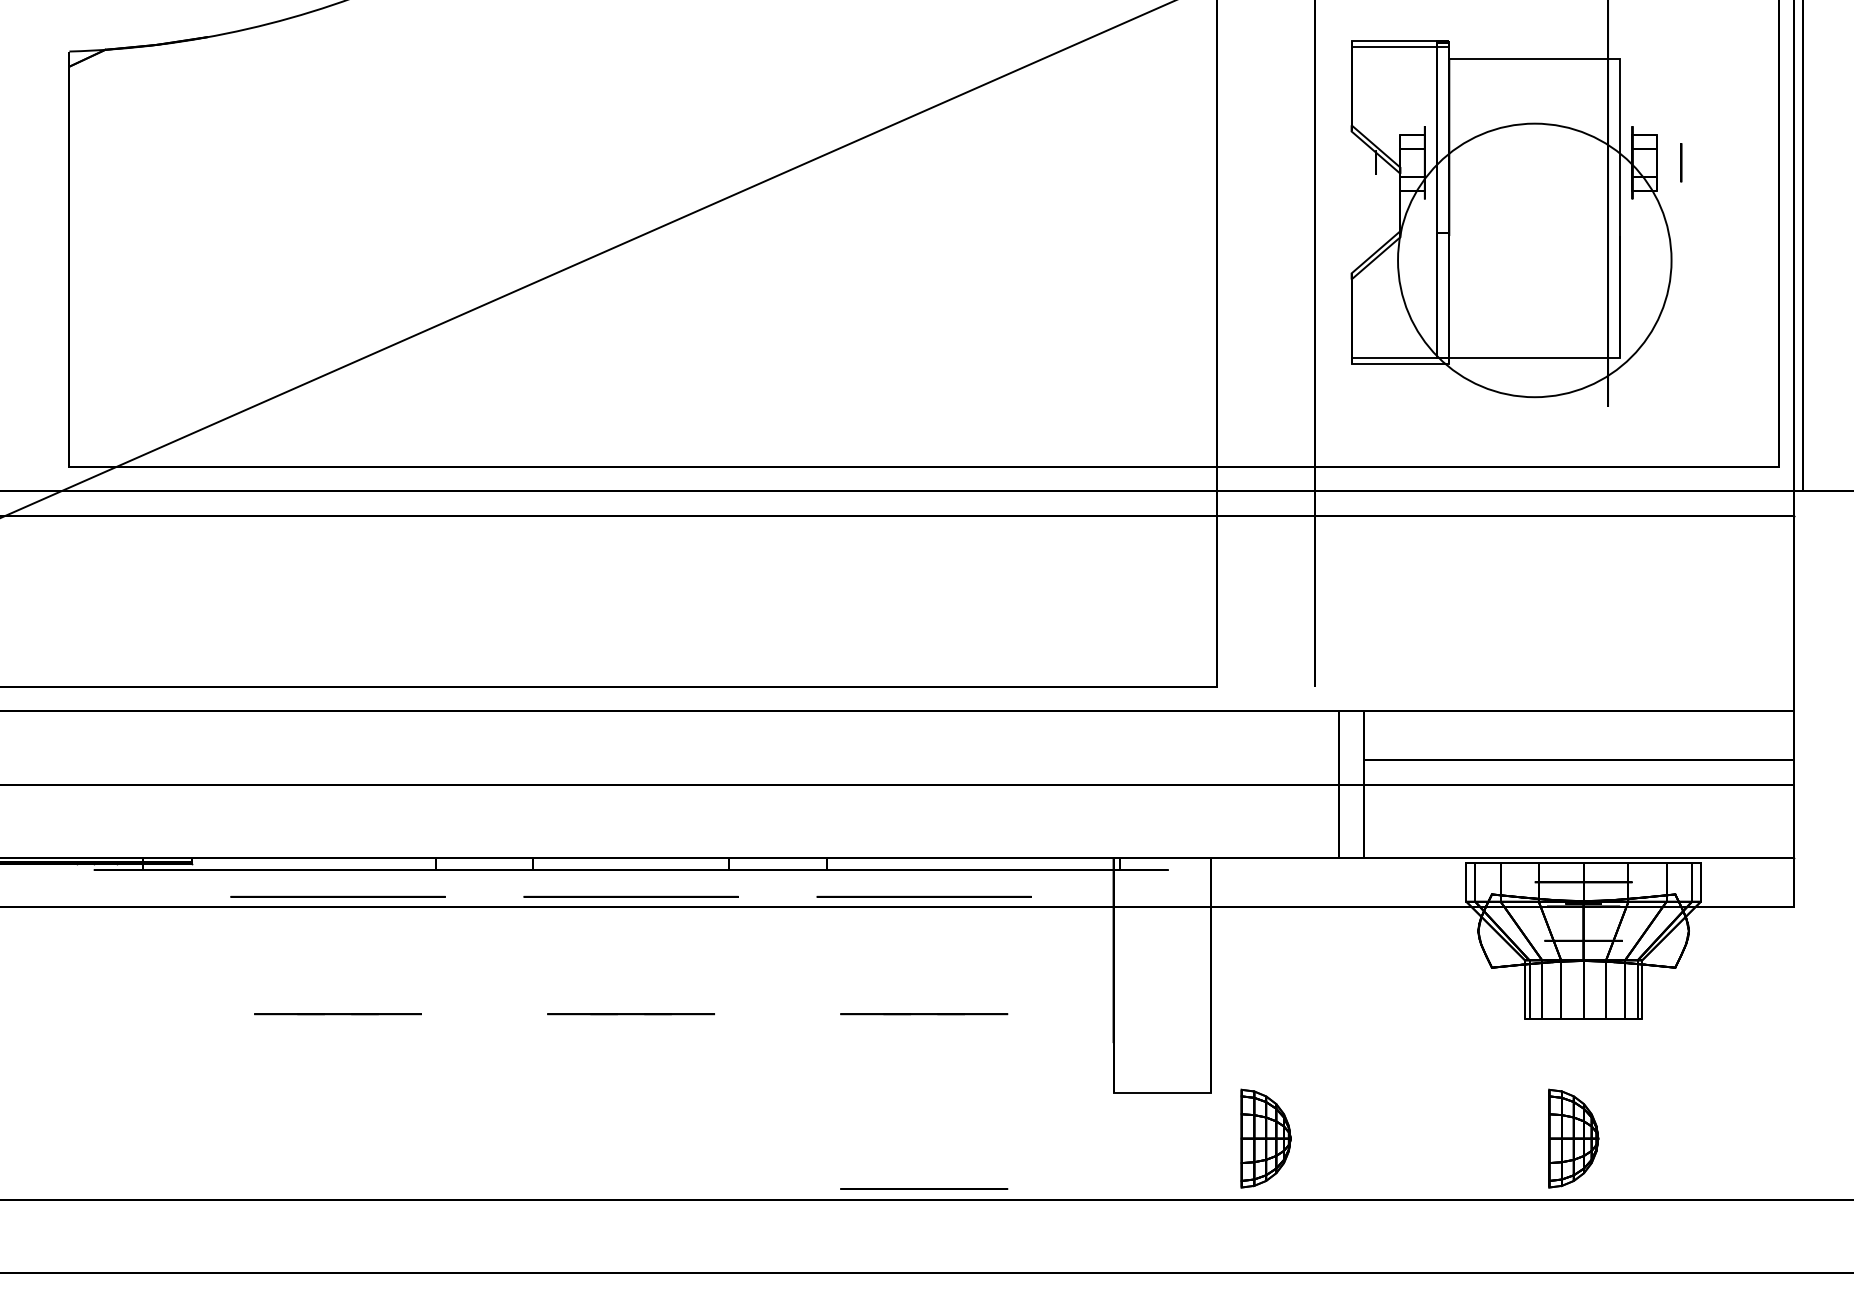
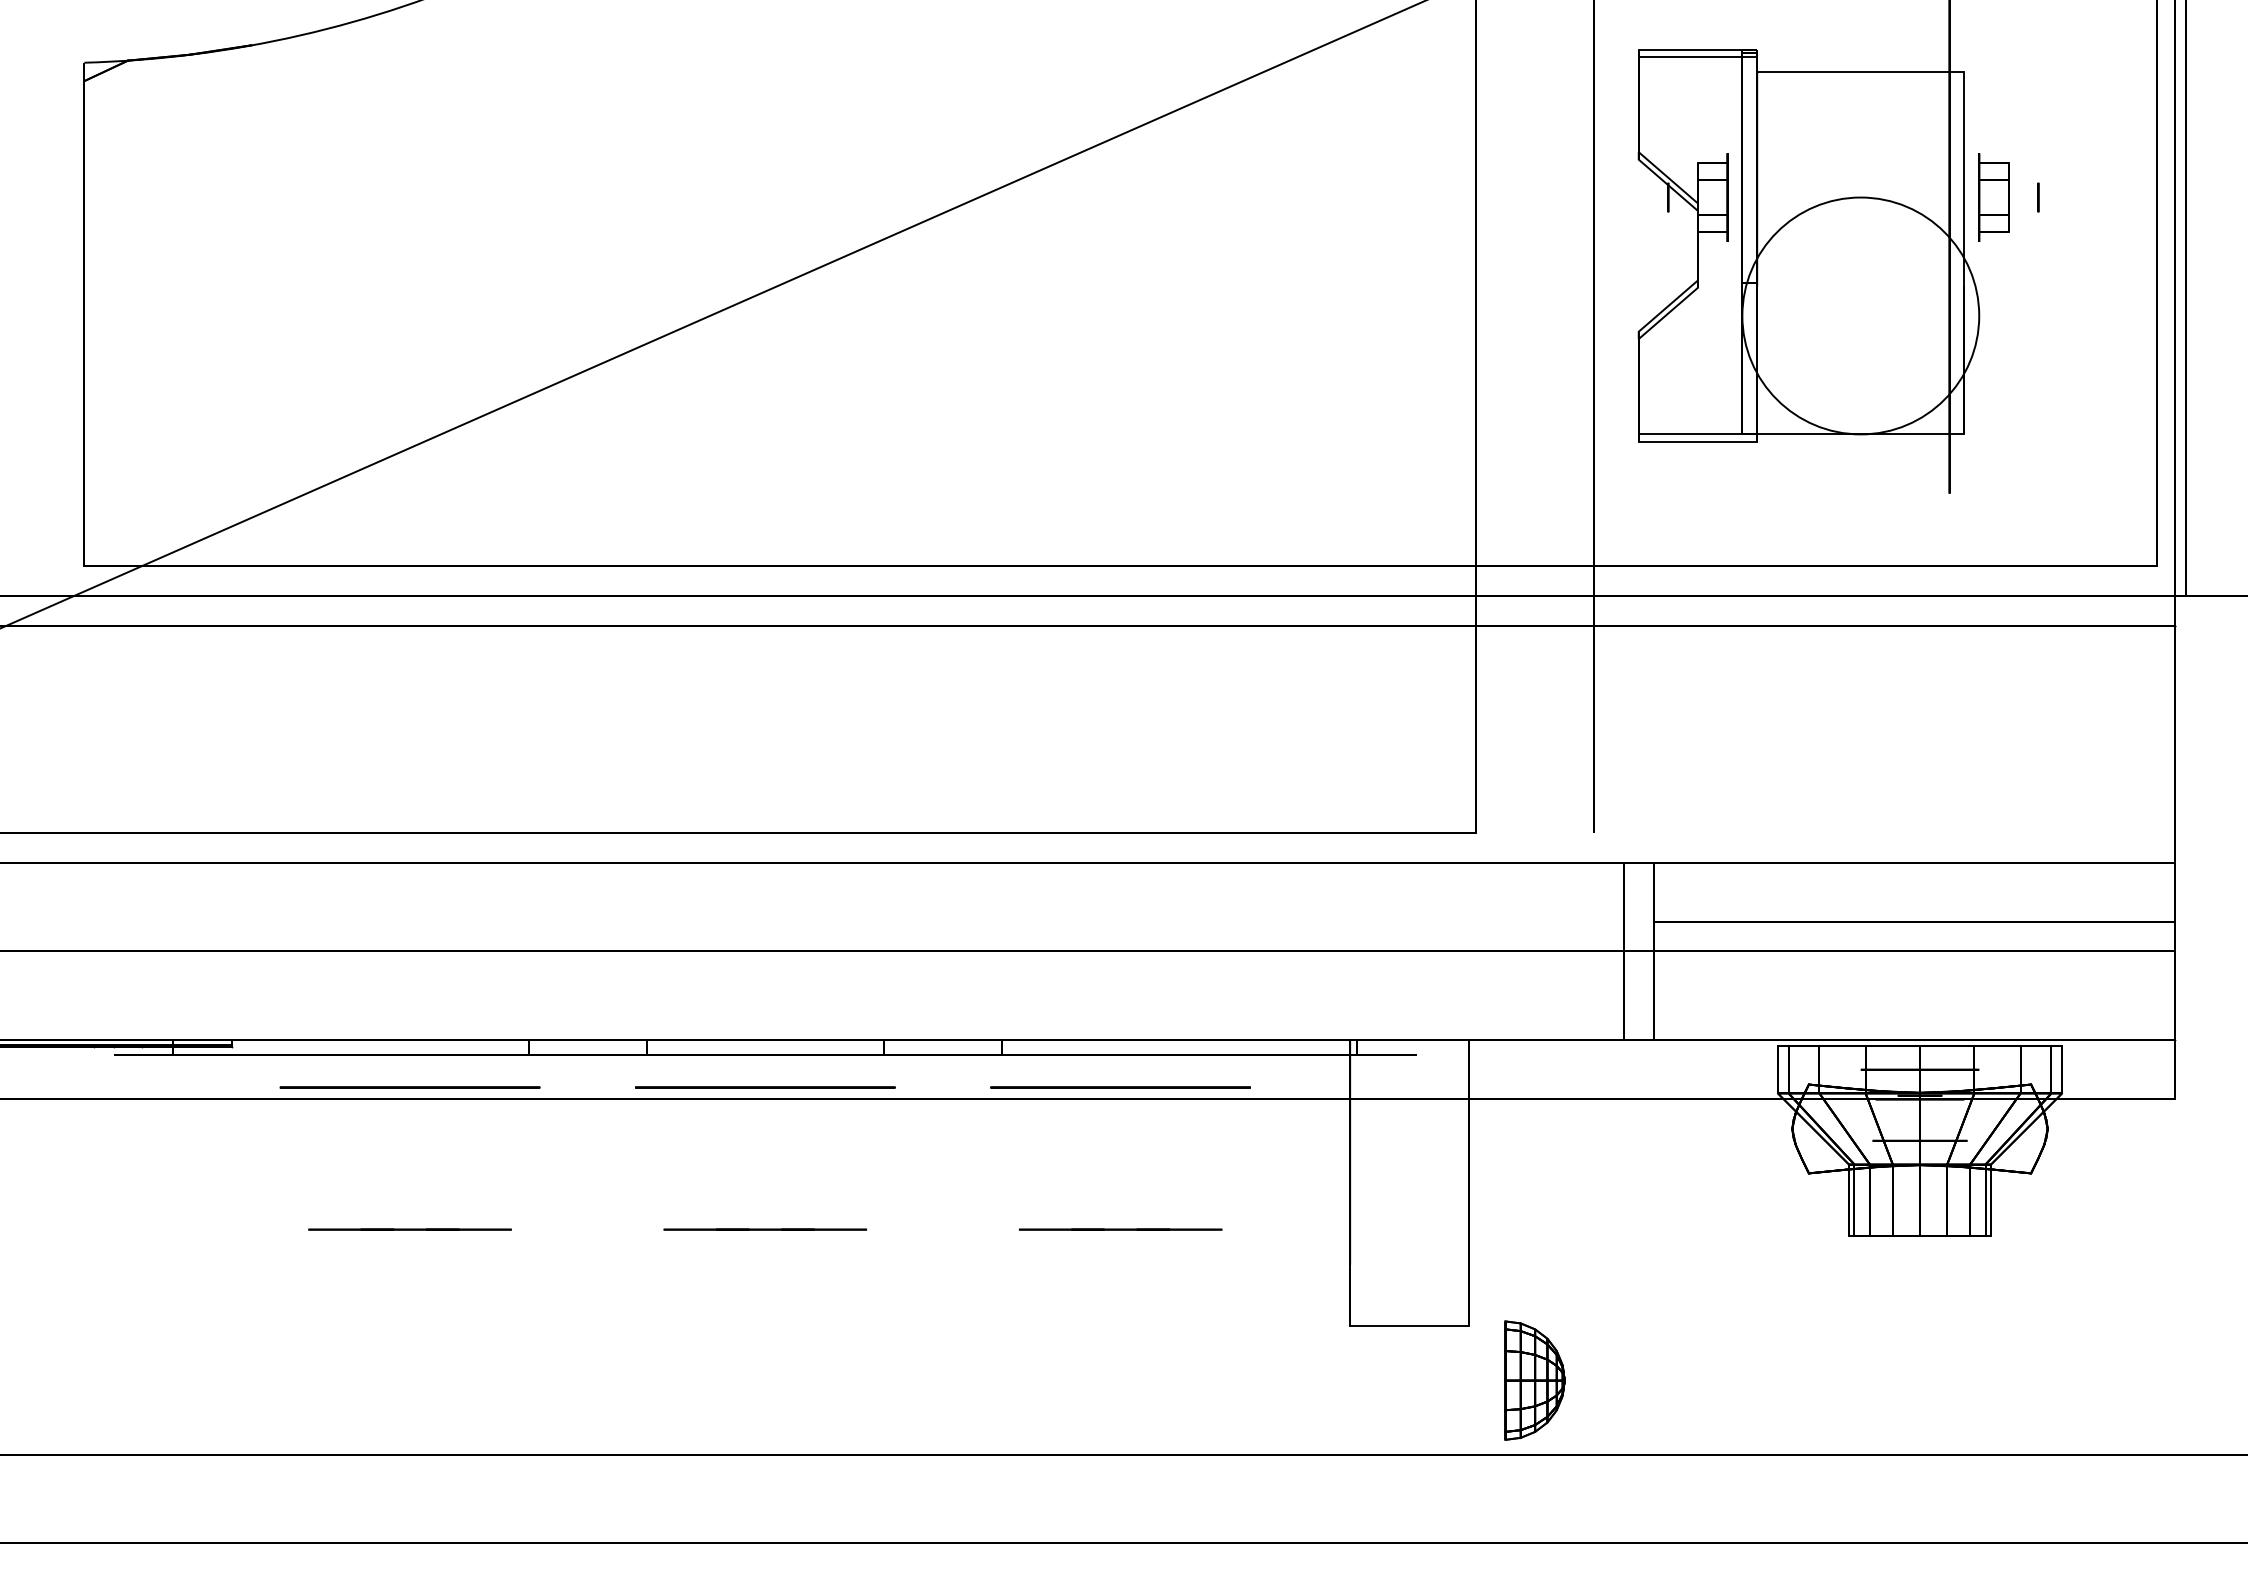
circle: (1681, 162) -> (2038, 197), size x0.62
circle: (1534, 260) -> (1860, 315), size x0.71
part: (1573, 1138) -> (1907, 1380), removed
line: (924, 1188) -> (1120, 1441), removed

